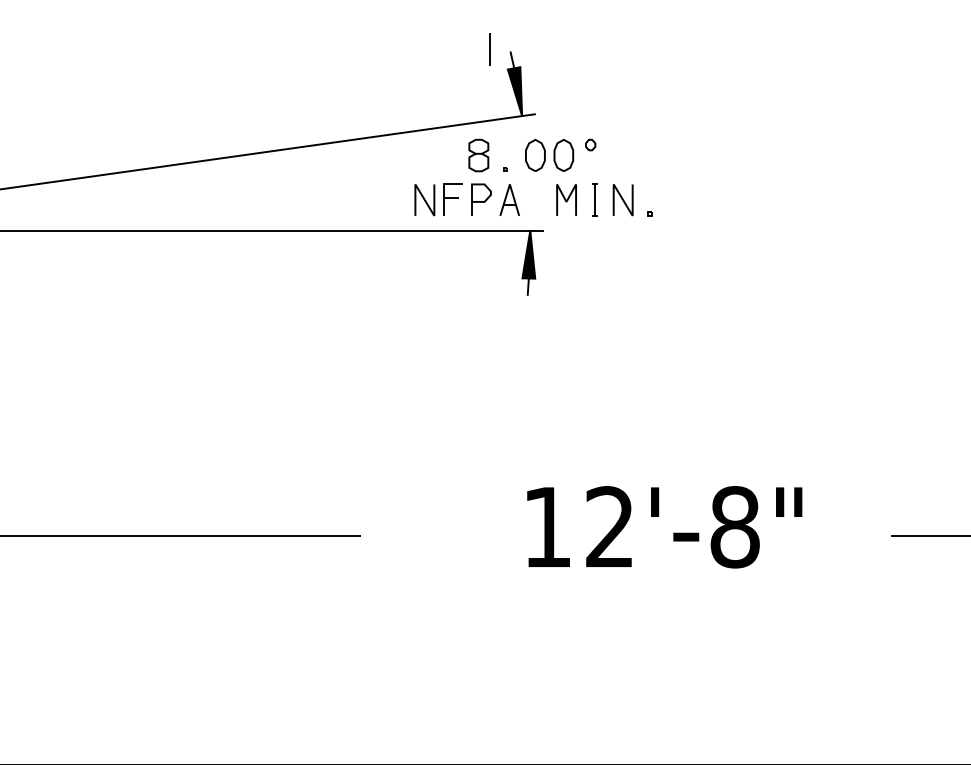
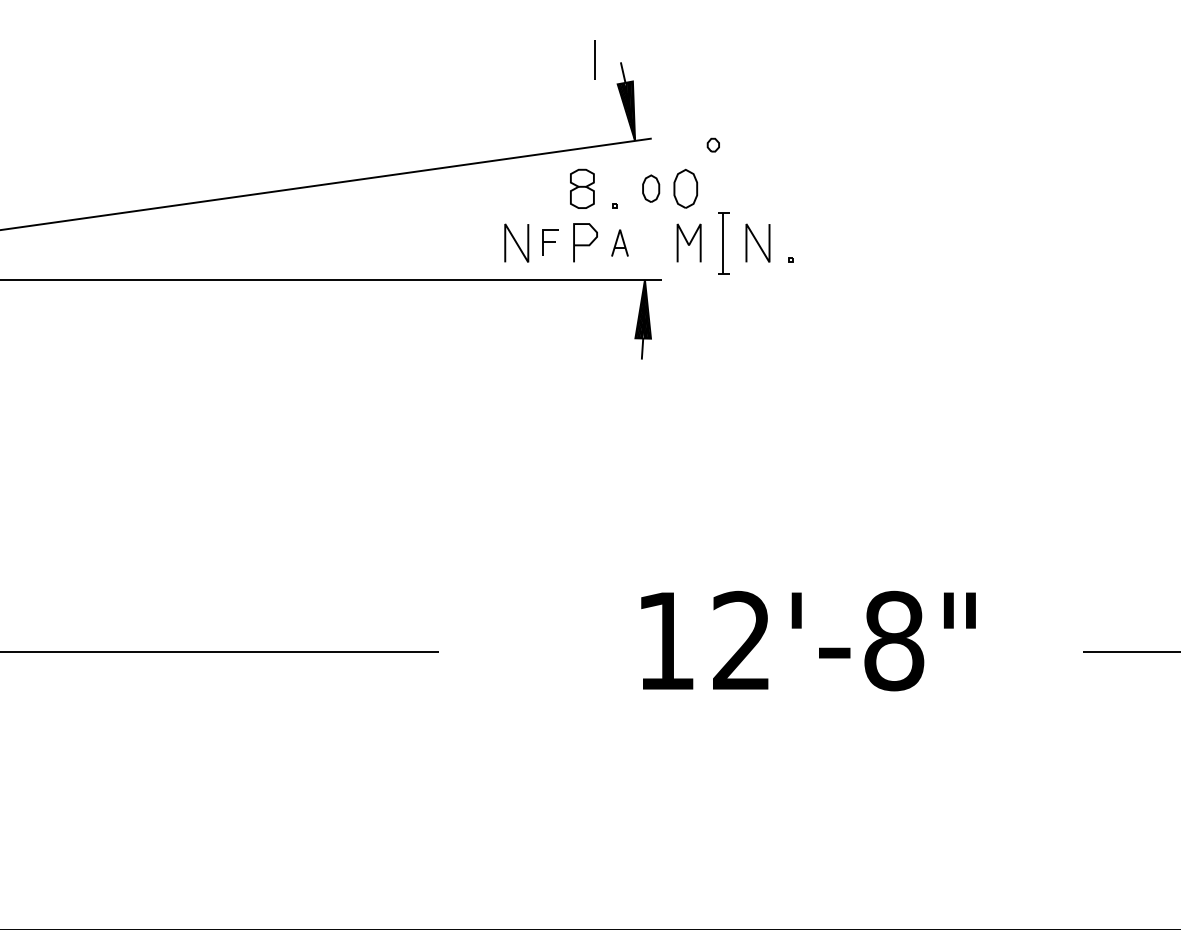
part: (589, 144) -> (712, 144), moved
part: (534, 155) -> (650, 188), size x0.7
part: (452, 199) -> (550, 242), size x0.7
part: (509, 199) -> (619, 242), size x0.7
part: (594, 199) -> (723, 242), size x1.6

